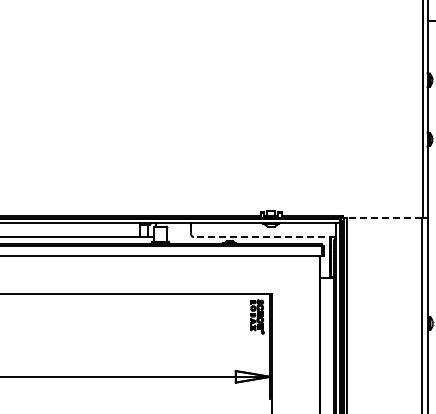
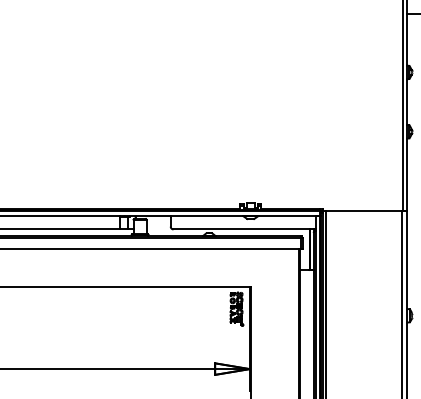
line: (384, 218) -> (363, 210), dashed -> solid
line: (264, 237) -> (243, 229), dashed -> solid

